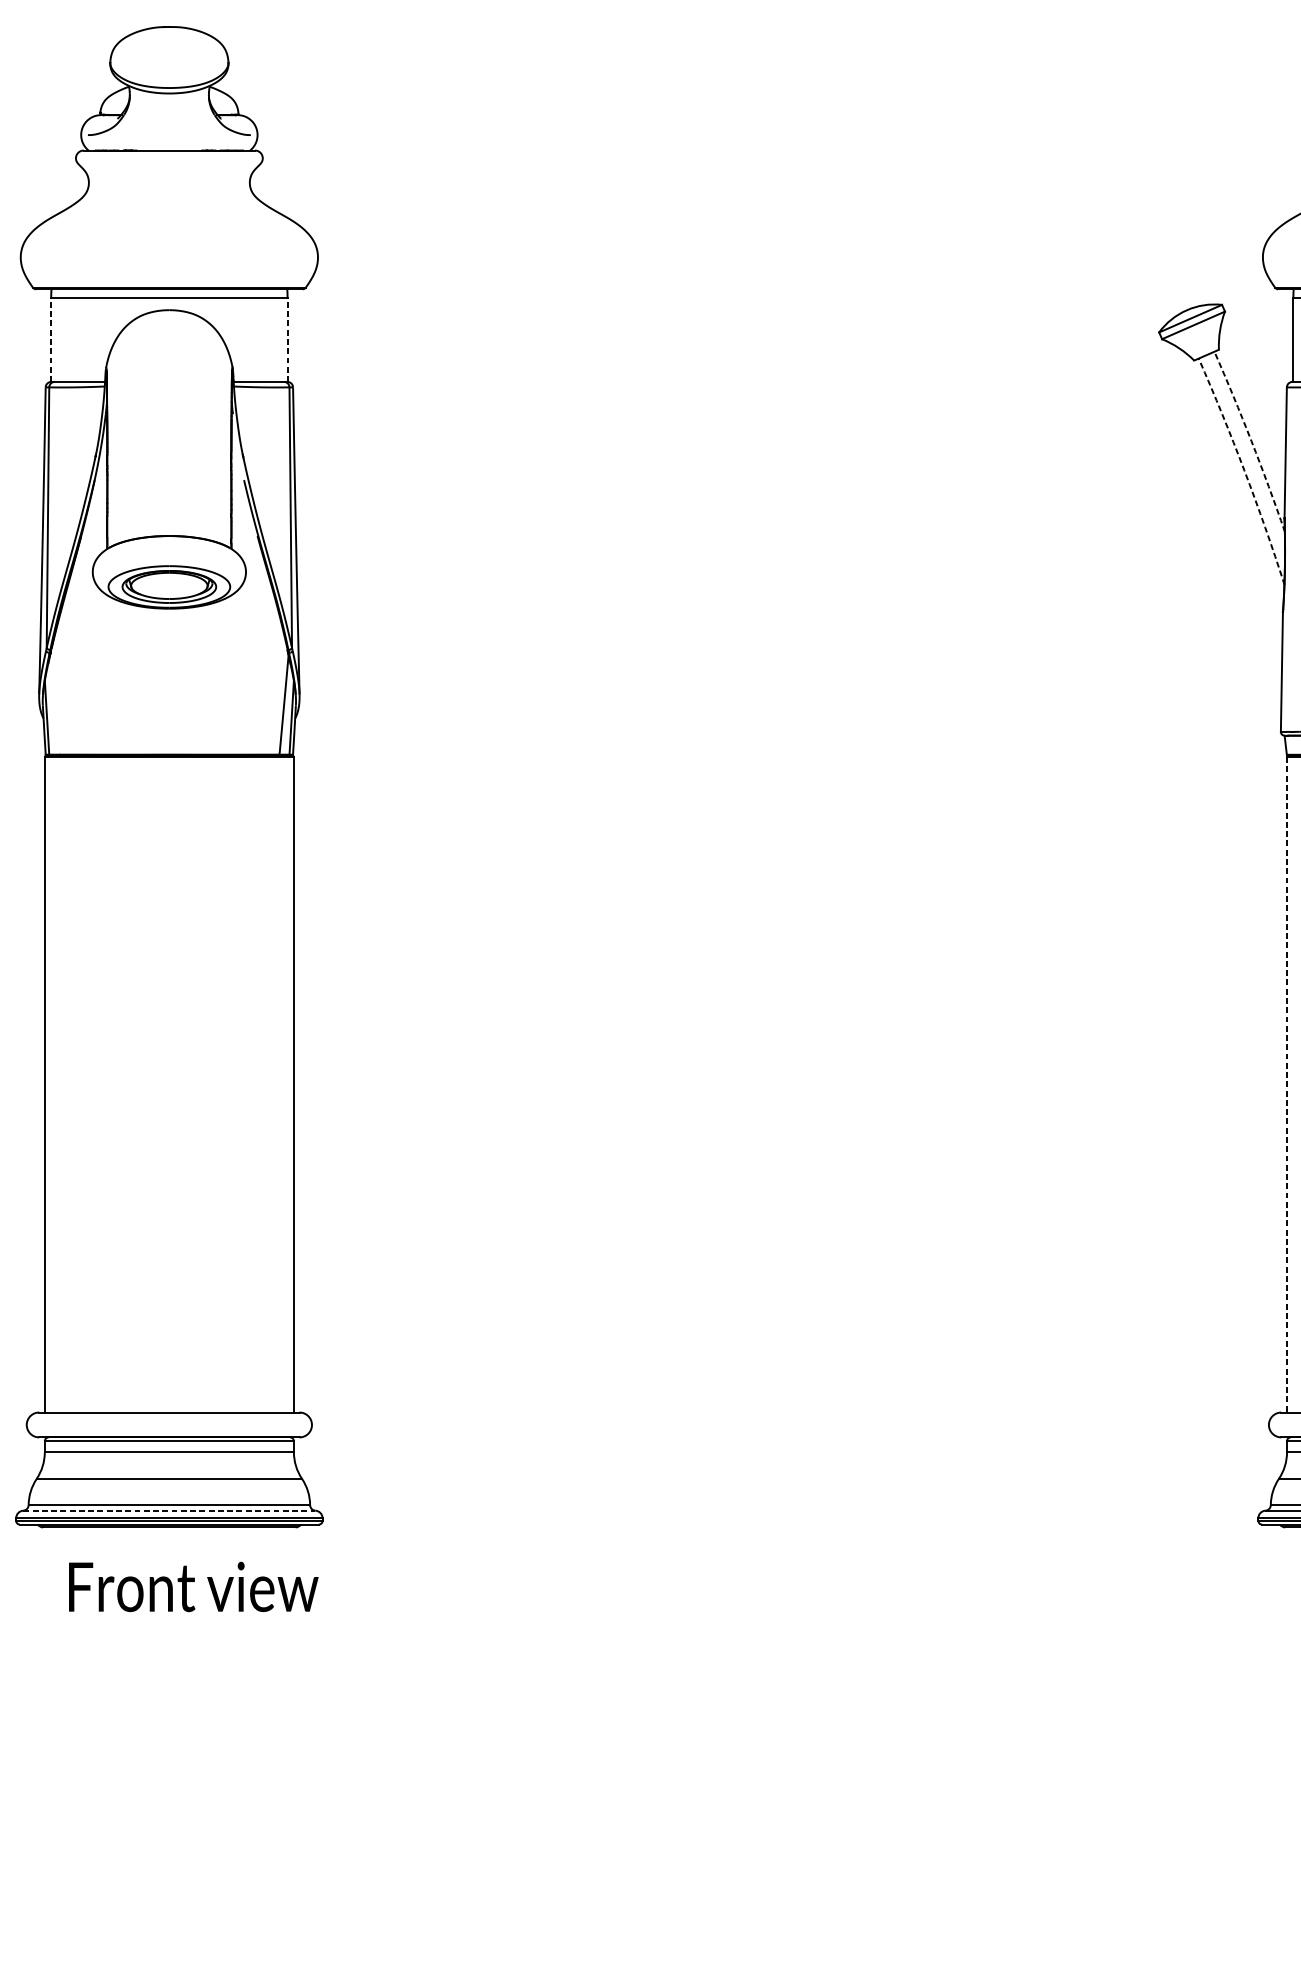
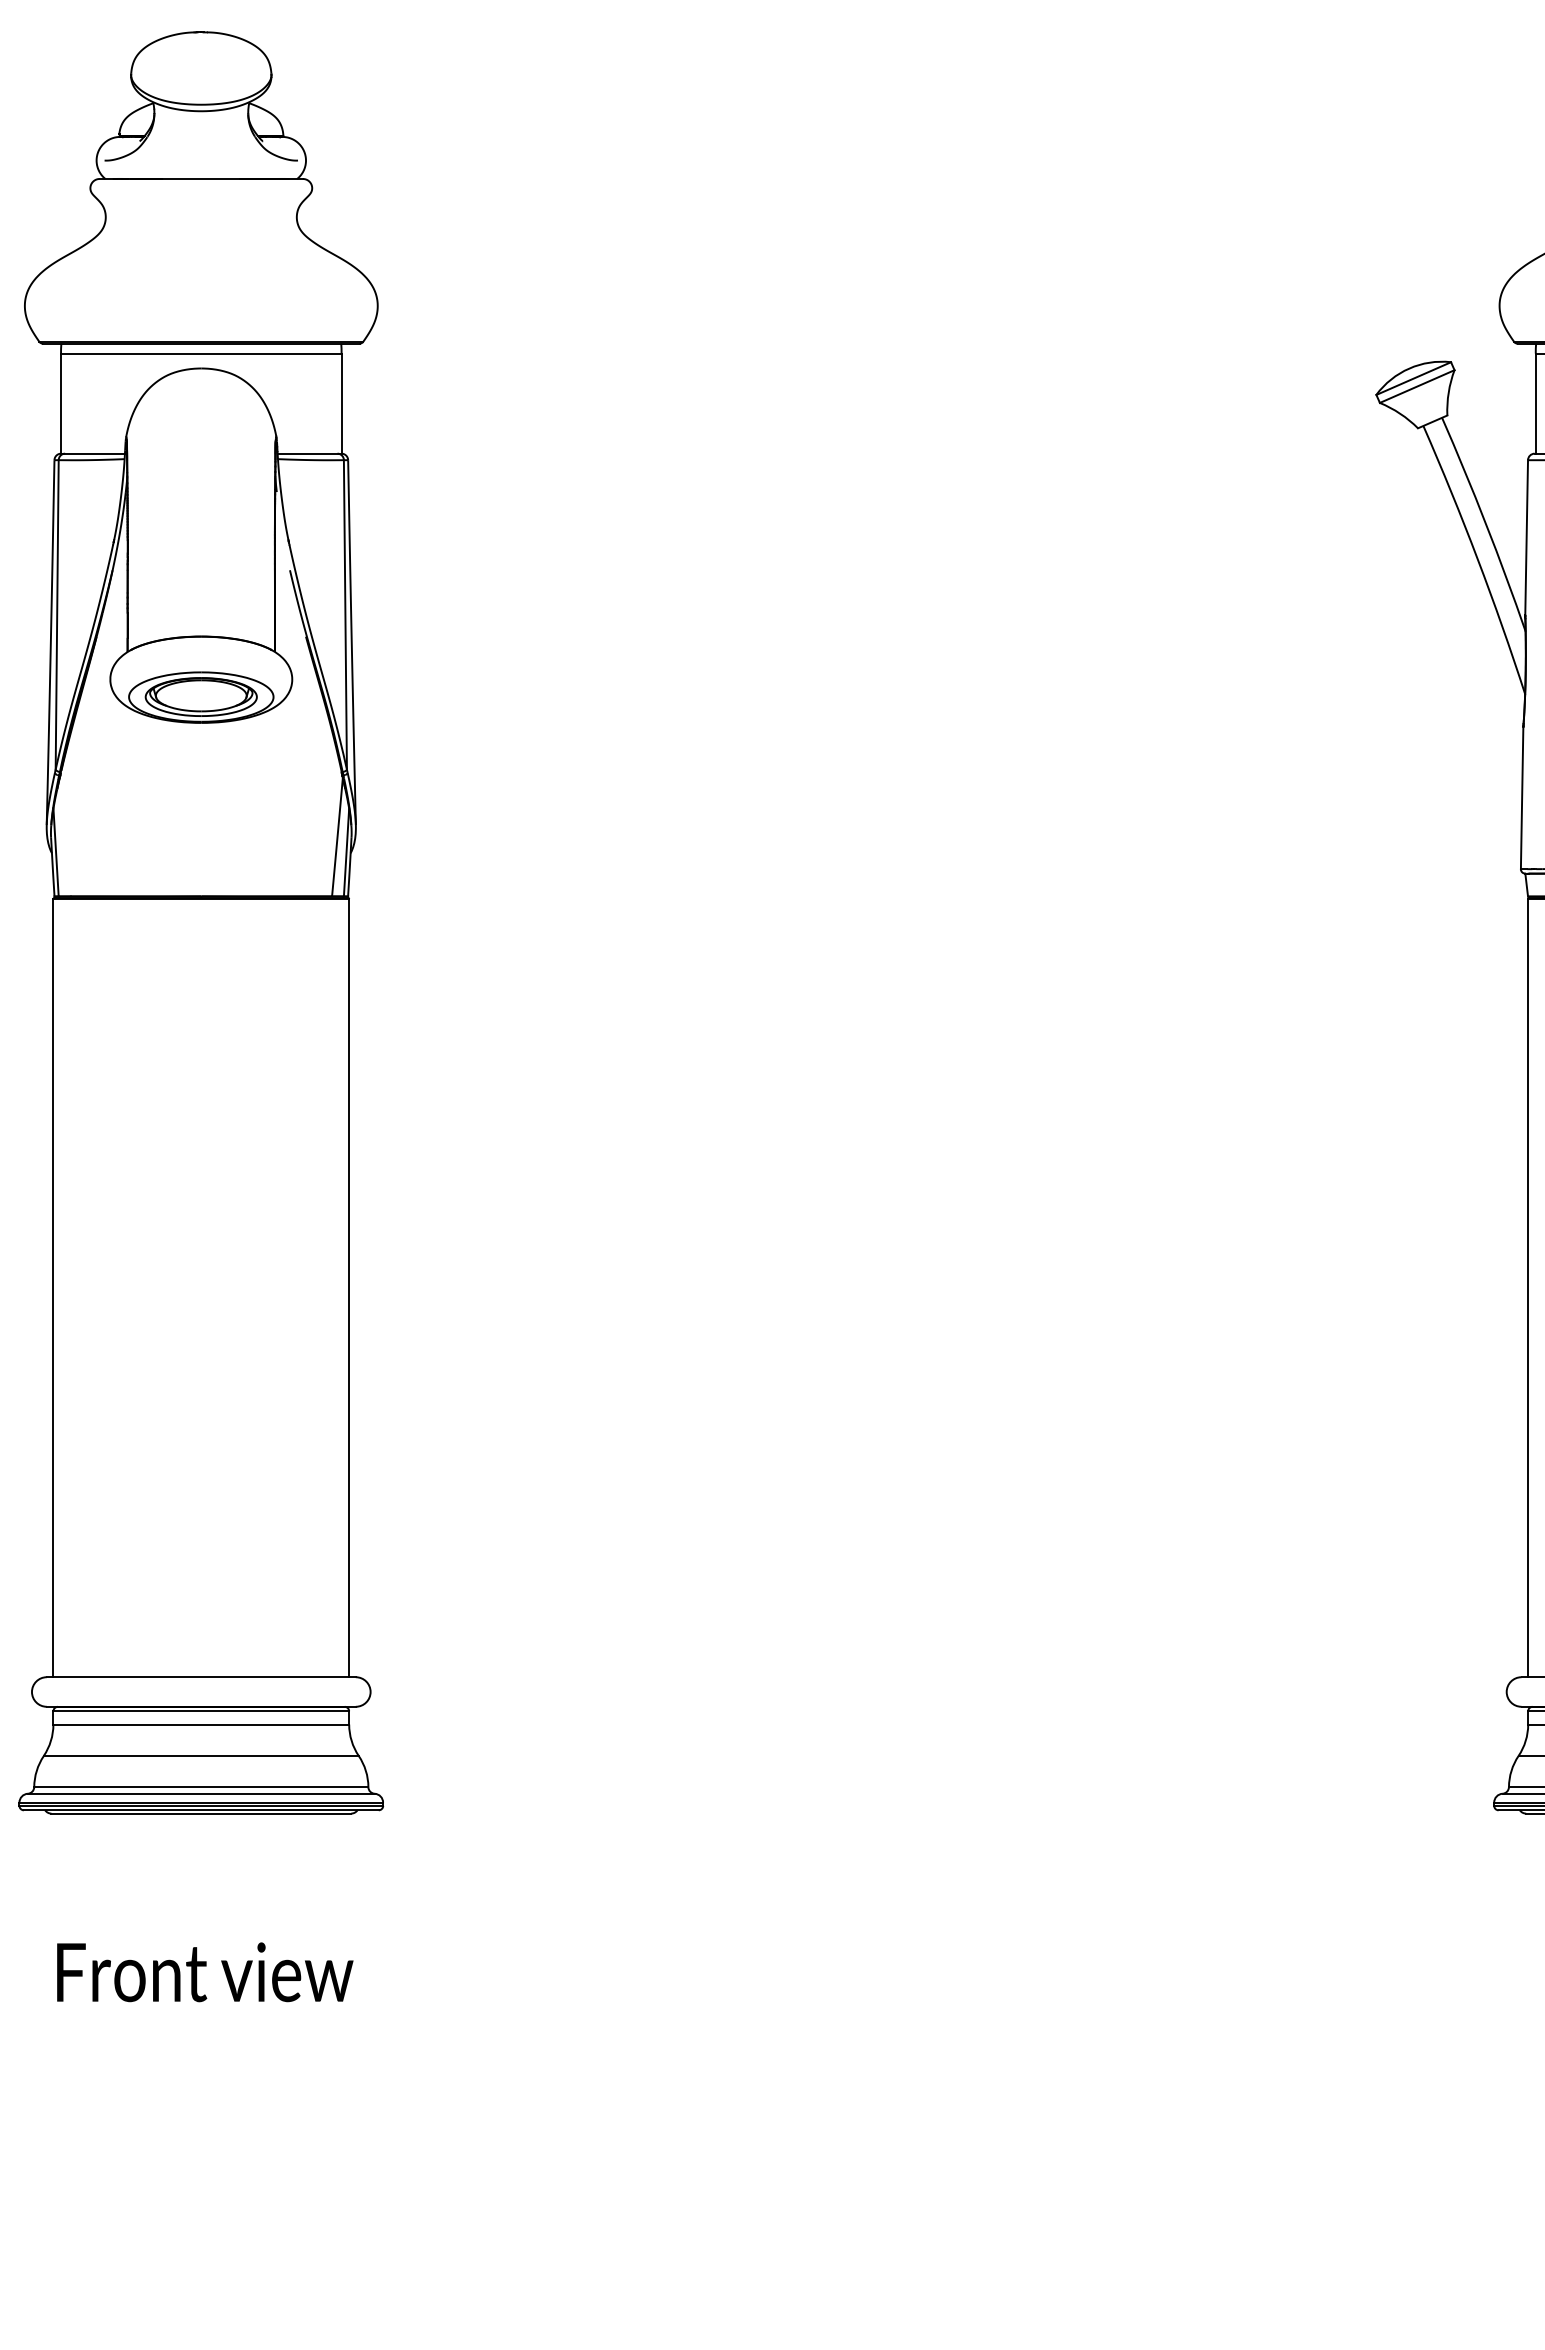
line: (51, 339) -> (61, 403), dashed -> solid
line: (287, 339) -> (341, 403), dashed -> solid
arc: (1251, 440) -> (1486, 523), dashed -> solid
arc: (1244, 471) -> (1477, 559), dashed -> solid
line: (1287, 1085) -> (1528, 1288), dashed -> solid
line: (169, 1510) -> (201, 1793), dashed -> solid
text: (193, 1587) -> (205, 1972), moved

